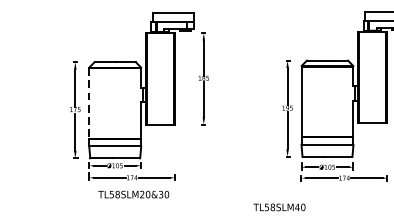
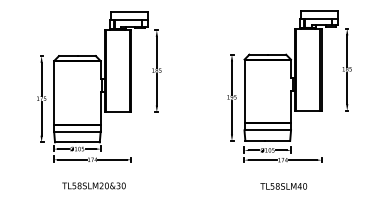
line: (89, 103) -> (54, 93), dashed -> solid
text: (133, 194) -> (93, 185), moved
text: (279, 207) -> (283, 186), moved

